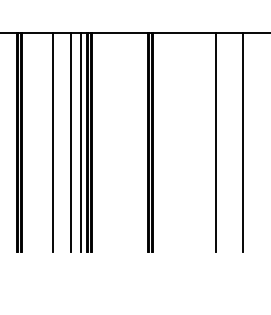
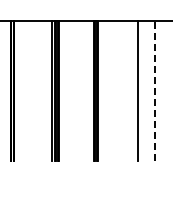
line: (53, 143) -> (34, 91), removed
line: (71, 143) -> (45, 91), removed
line: (243, 143) -> (155, 91), solid -> dashed

